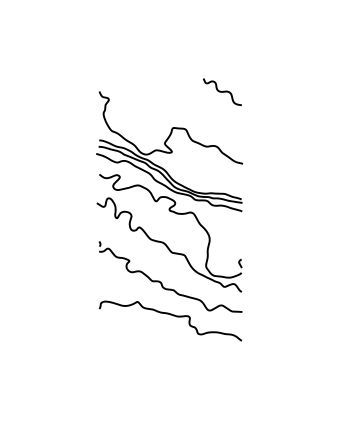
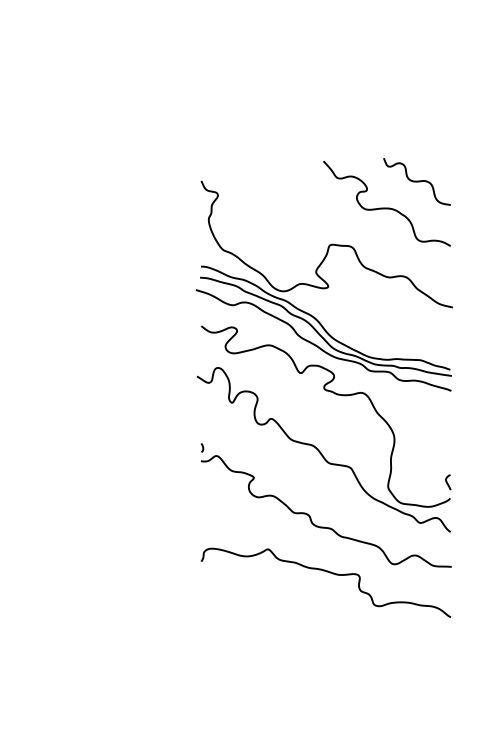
curve: (204, 106) -> (385, 207), added

